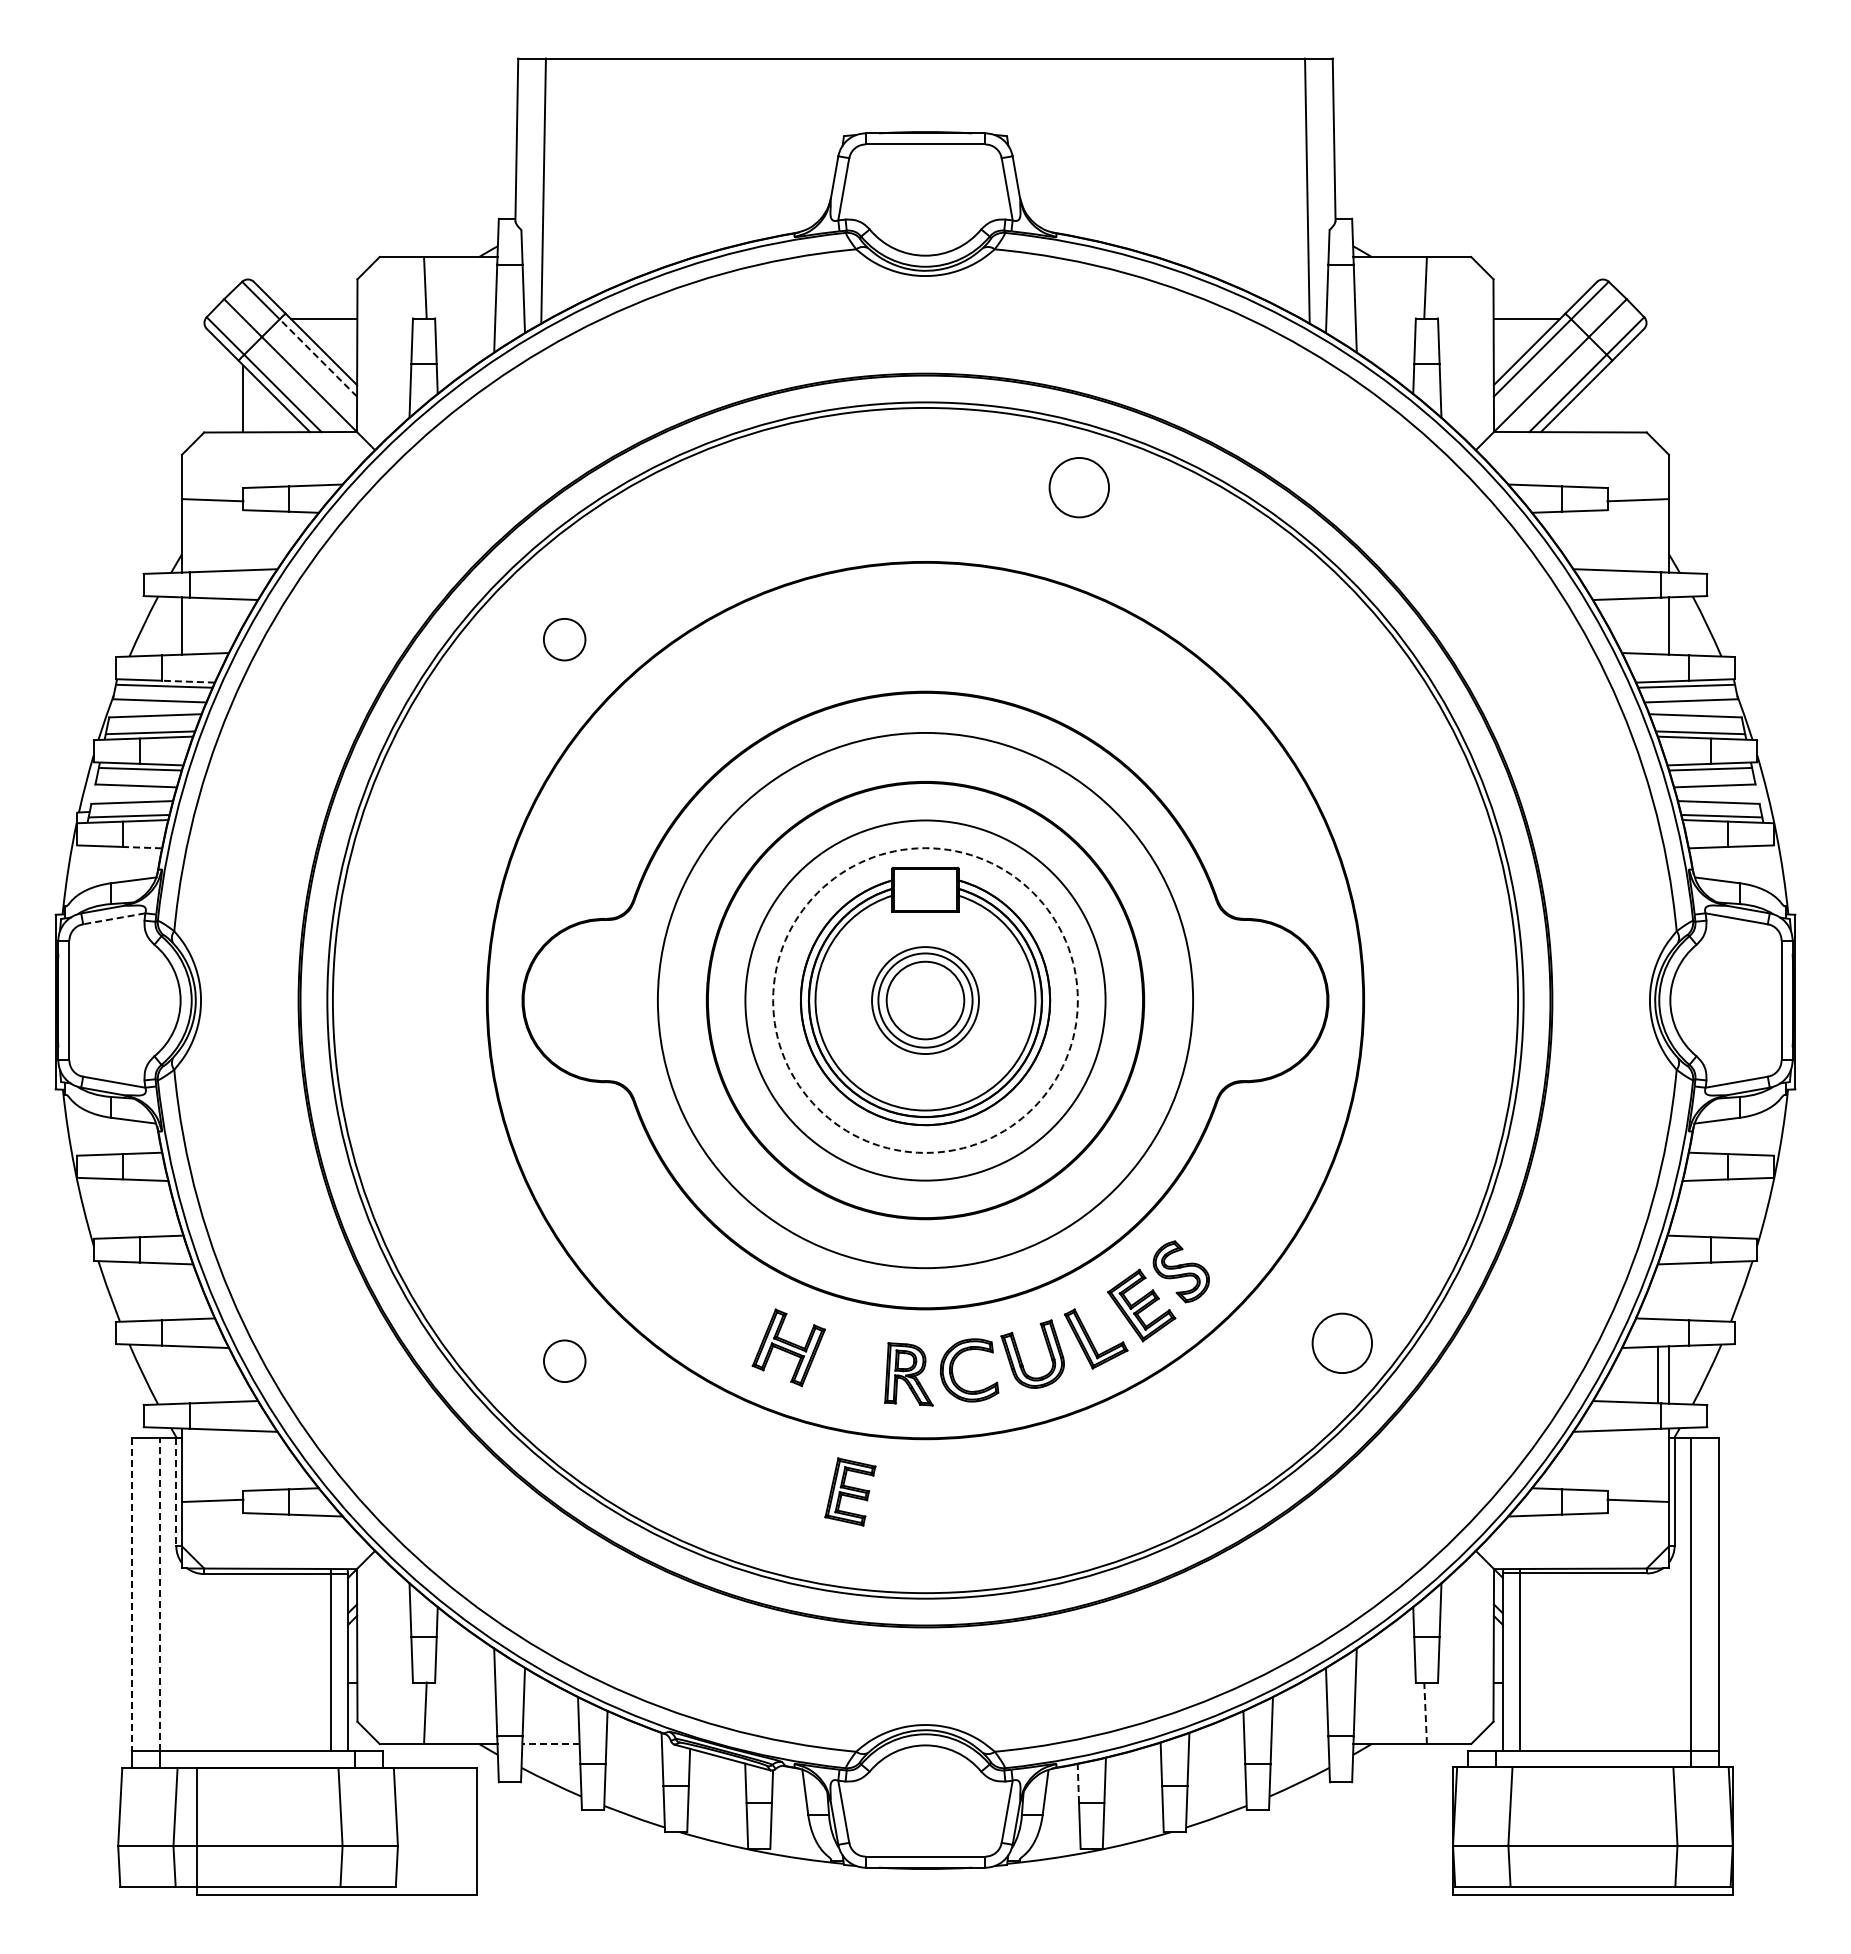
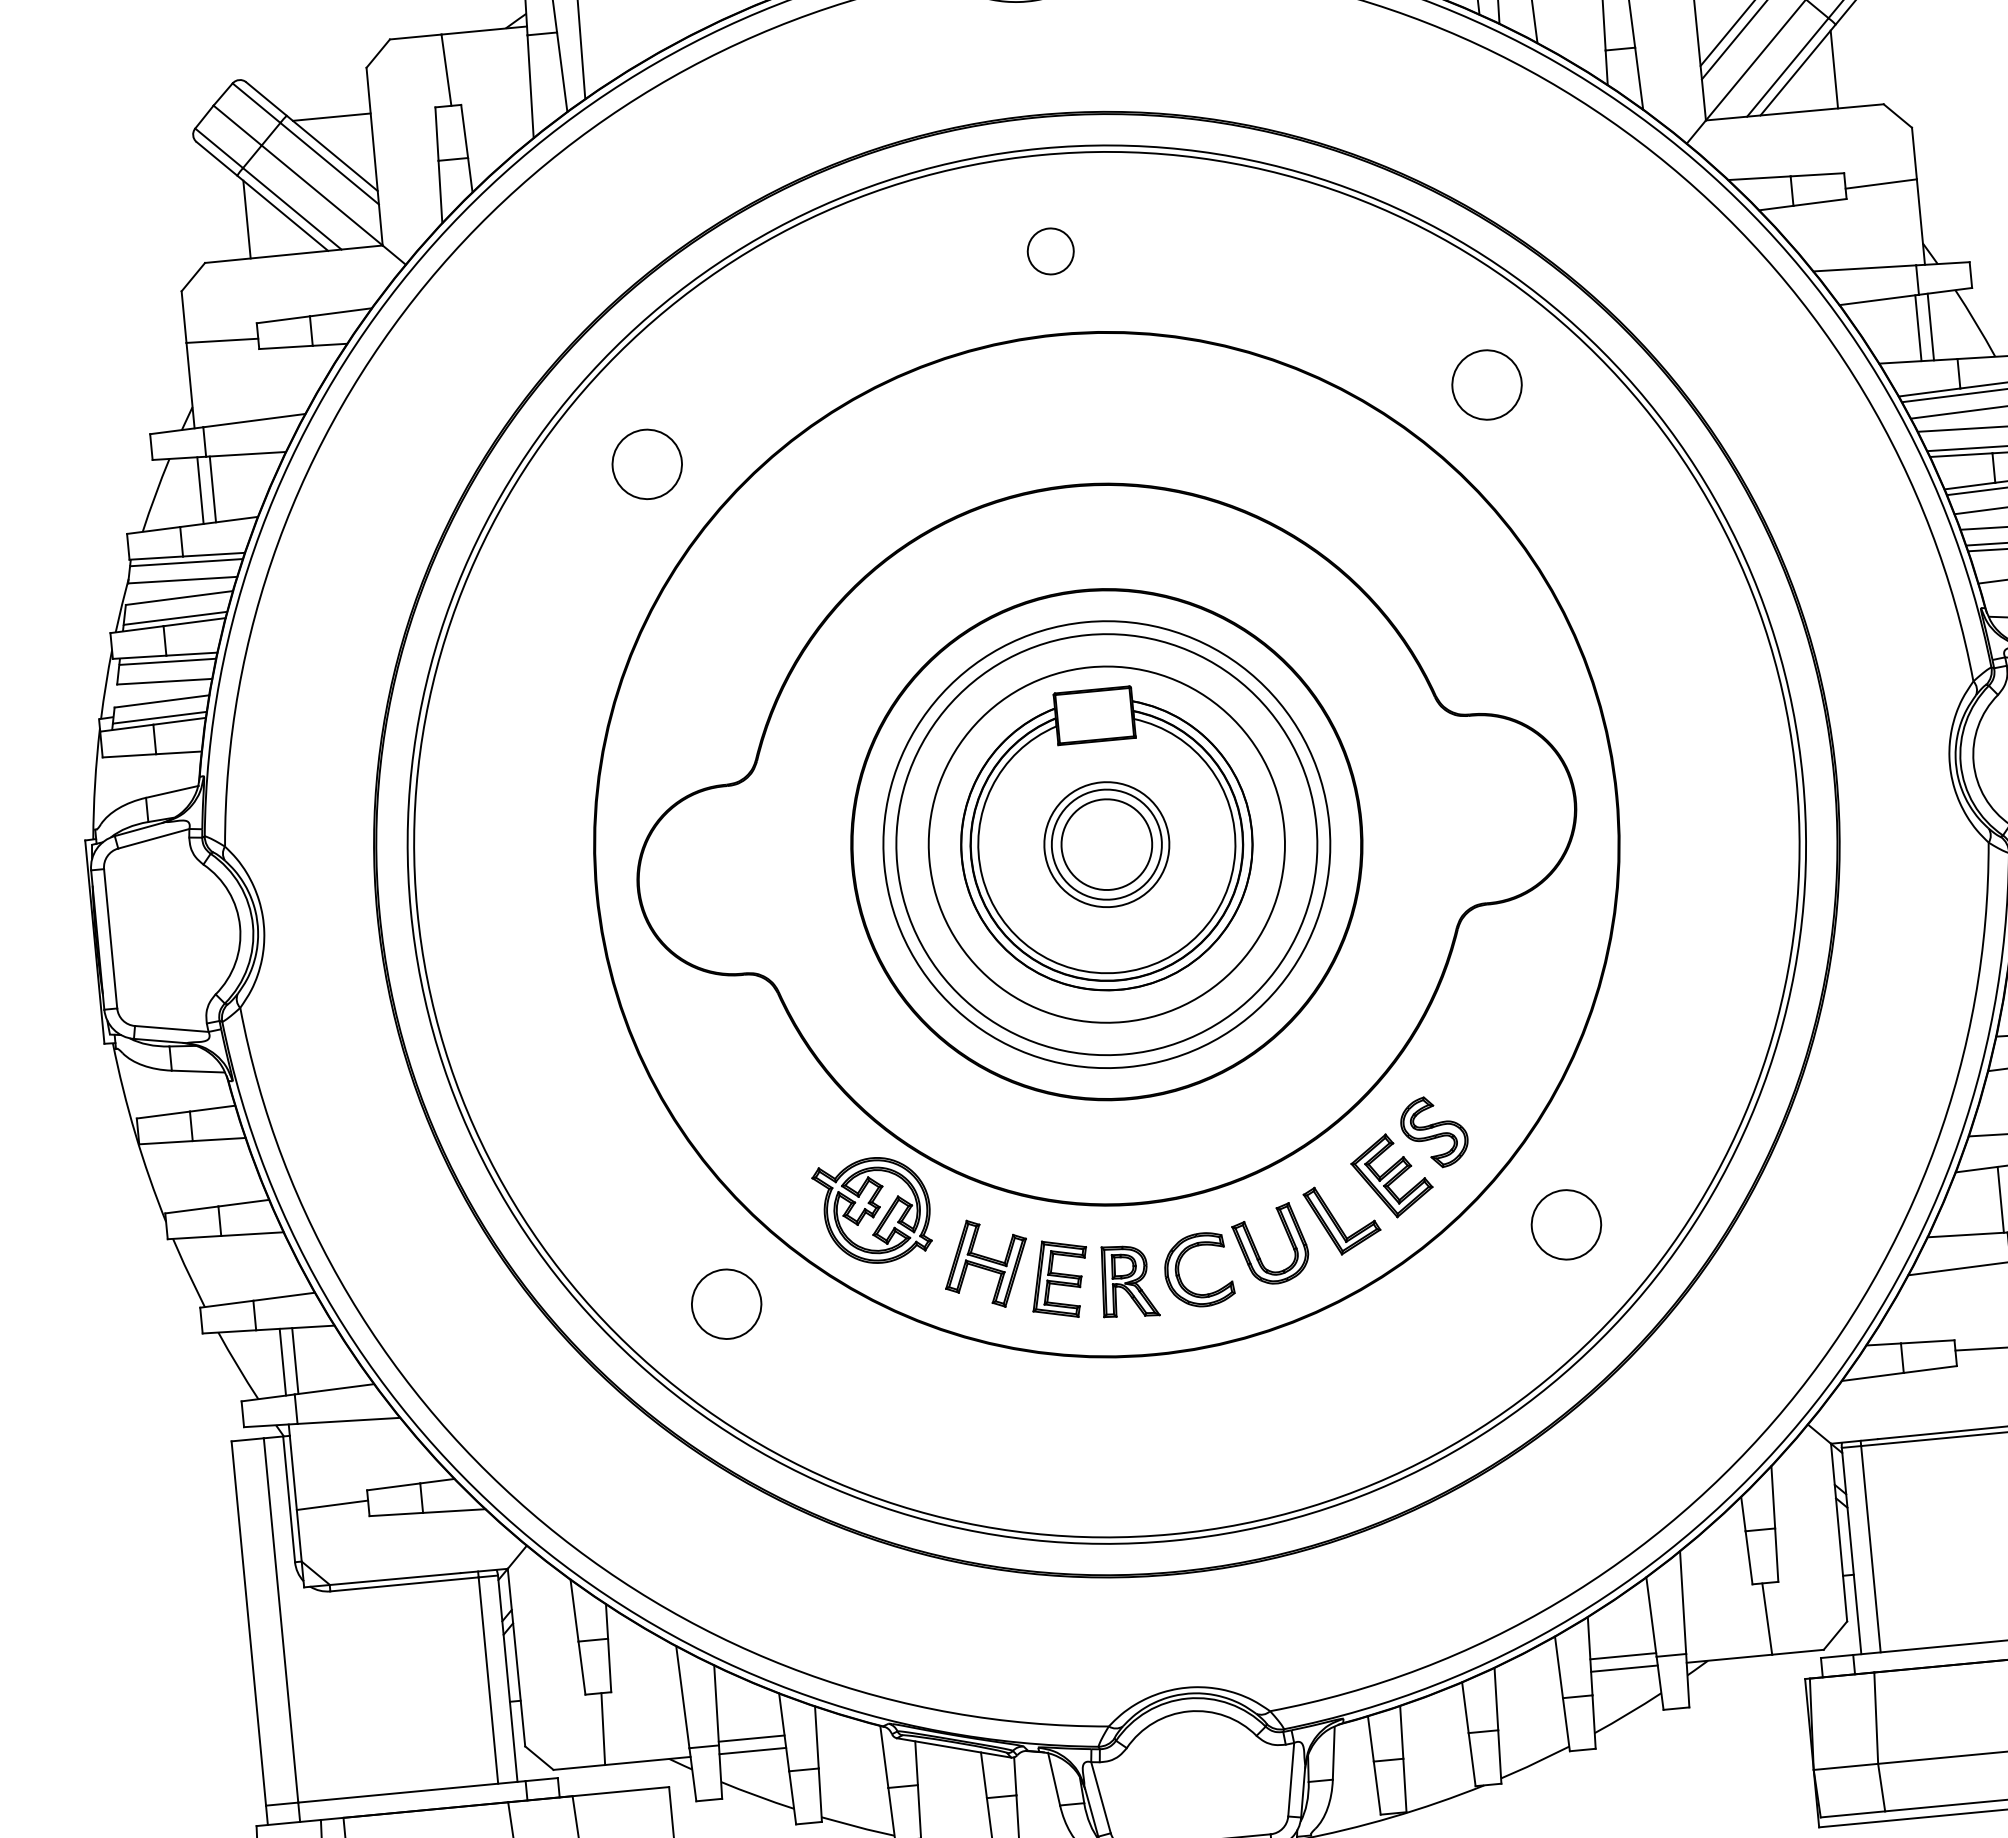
line: (318, 357) -> (329, 163), dashed -> solid
line: (1607, 398) -> (1834, 69), added
circle: (1078, 487) -> (1486, 384), moved
circle: (925, 490) -> (1050, 251), added
line: (192, 625) -> (212, 488), added
line: (1658, 625) -> (1918, 327), added
circle: (564, 639) -> (647, 464), size x1.43
line: (188, 681) -> (214, 554), dashed -> solid
line: (142, 847) -> (178, 752), dashed -> solid
line: (114, 918) -> (154, 838), dashed -> solid
circle: (925, 1000) -> (1106, 844), dashed -> solid
circle: (925, 1000) -> (1106, 844), size x0.71
part: (696, 1293) -> (872, 1210), added
circle: (1341, 1342) -> (1565, 1223), moved
circle: (564, 1360) -> (726, 1303), size x1.43
line: (182, 1374) -> (283, 1361), added
line: (192, 1374) -> (295, 1360), added
part: (850, 1491) -> (1059, 1278), moved
line: (176, 1492) -> (289, 1499), dashed -> solid
line: (131, 1594) -> (248, 1623), dashed -> solid
line: (159, 1594) -> (280, 1620), dashed -> solid
line: (1425, 1713) -> (1767, 1619), dashed -> solid
line: (550, 1733) -> (751, 1738), added
line: (1299, 1733) -> (1622, 1656), added
line: (550, 1744) -> (752, 1751), dashed -> solid
line: (1299, 1744) -> (1623, 1669), added
line: (1078, 1783) -> (1371, 1738), dashed -> solid

